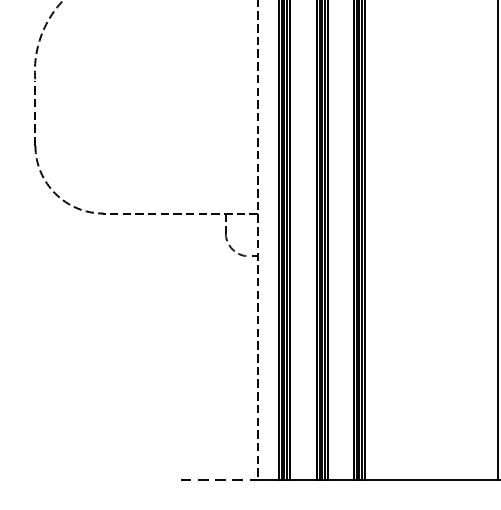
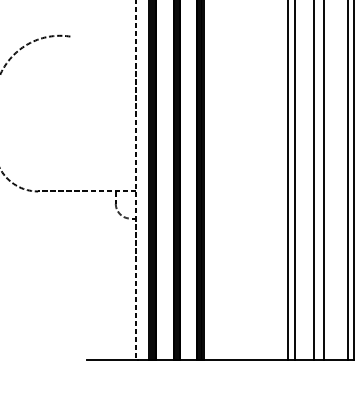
line: (220, 479) -> (112, 360), dashed -> solid

